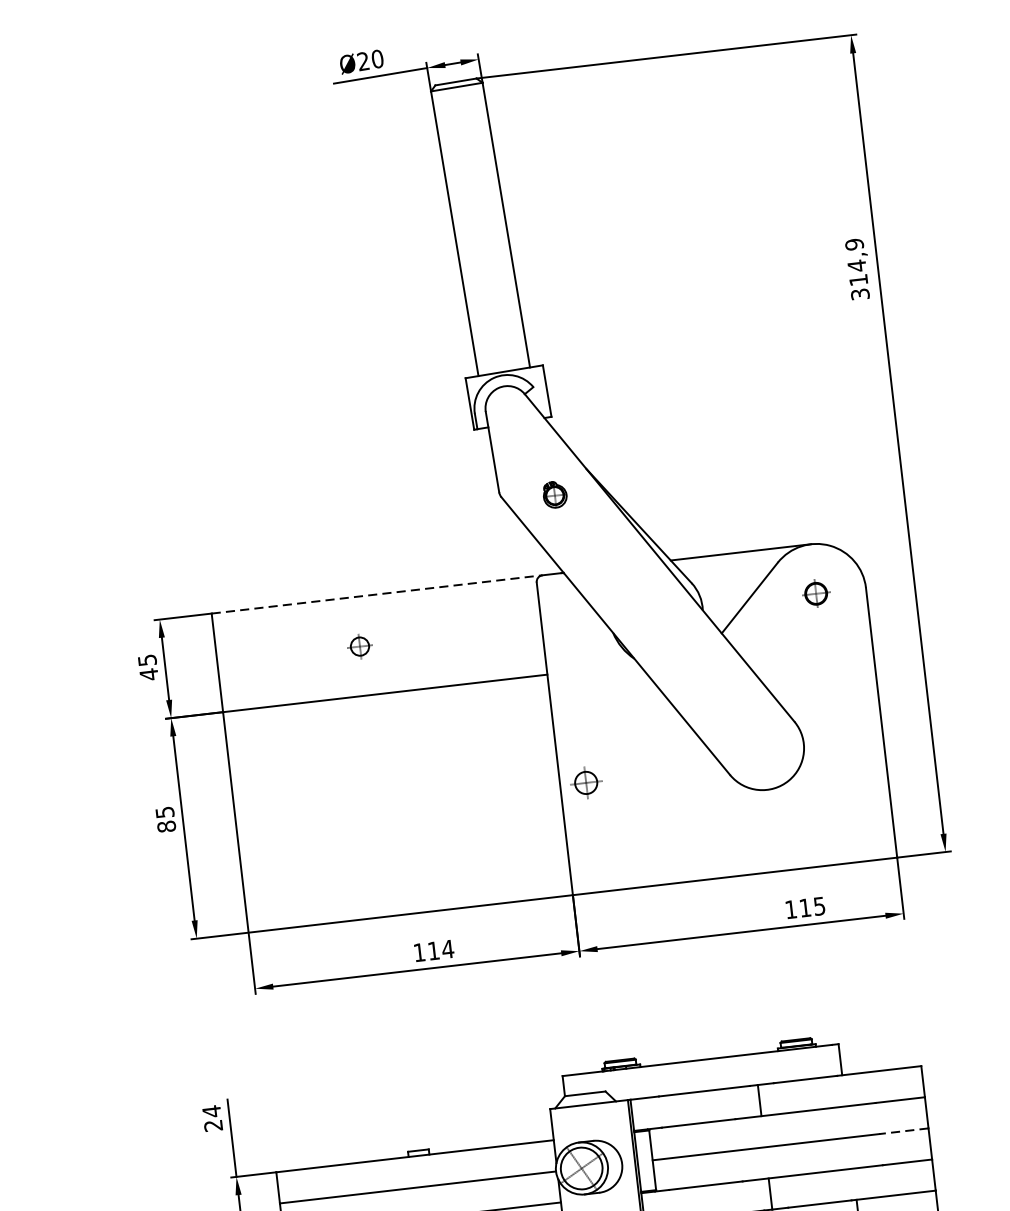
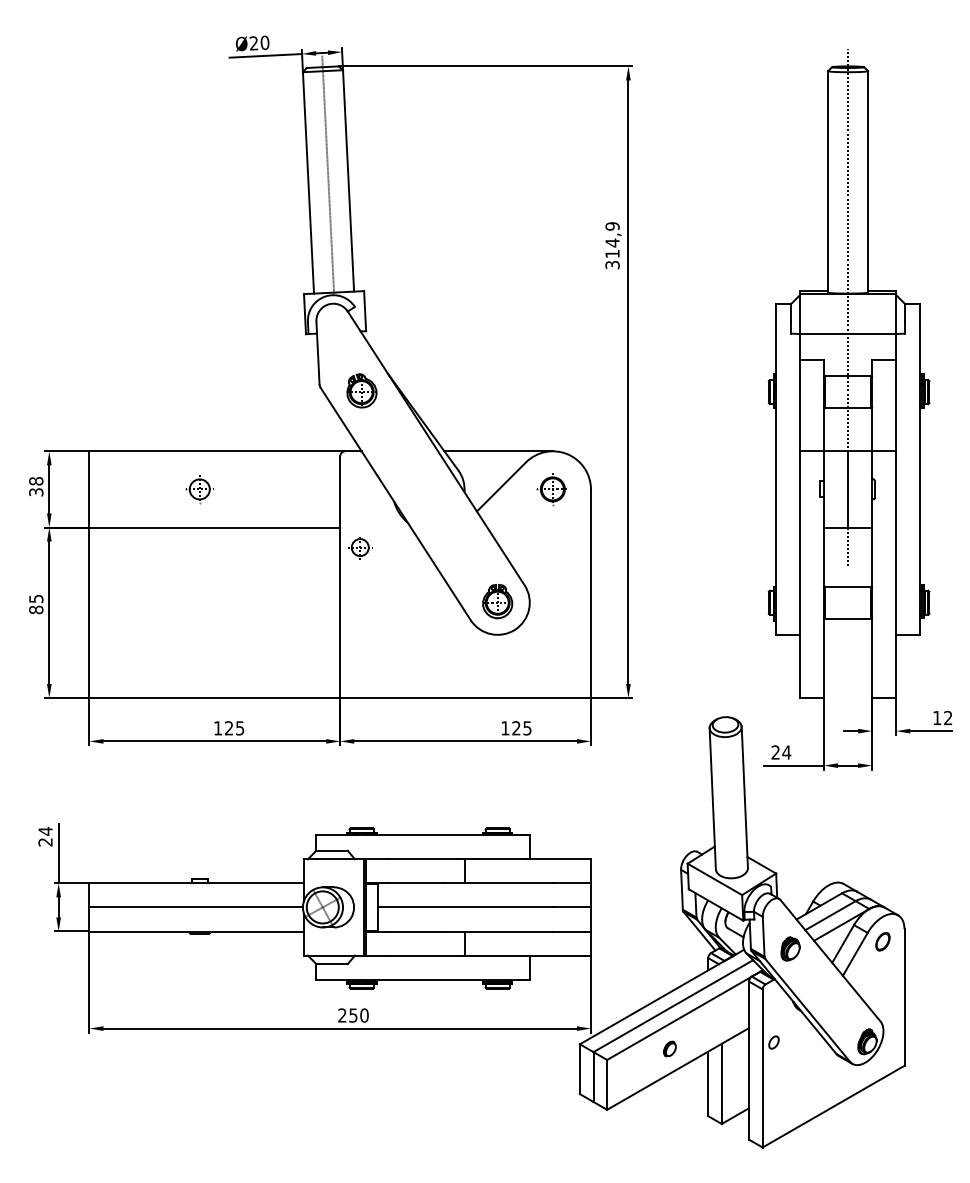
line: (479, 219) -> (328, 174), added
part: (554, 494) -> (361, 390), size x1.67
part: (814, 593) -> (551, 489), size x1.43
line: (377, 594) -> (217, 451), dashed -> solid
part: (359, 646) -> (199, 489), size x1.43
text: (148, 667) -> (36, 486), 45 -> 38
part: (761, 746) -> (497, 601), added
part: (586, 784) -> (360, 548), moved
text: (805, 908) -> (516, 728), 115 -> 125
text: (440, 950) -> (234, 728), 114 -> 125
line: (903, 1131) -> (571, 907), dashed -> solid

